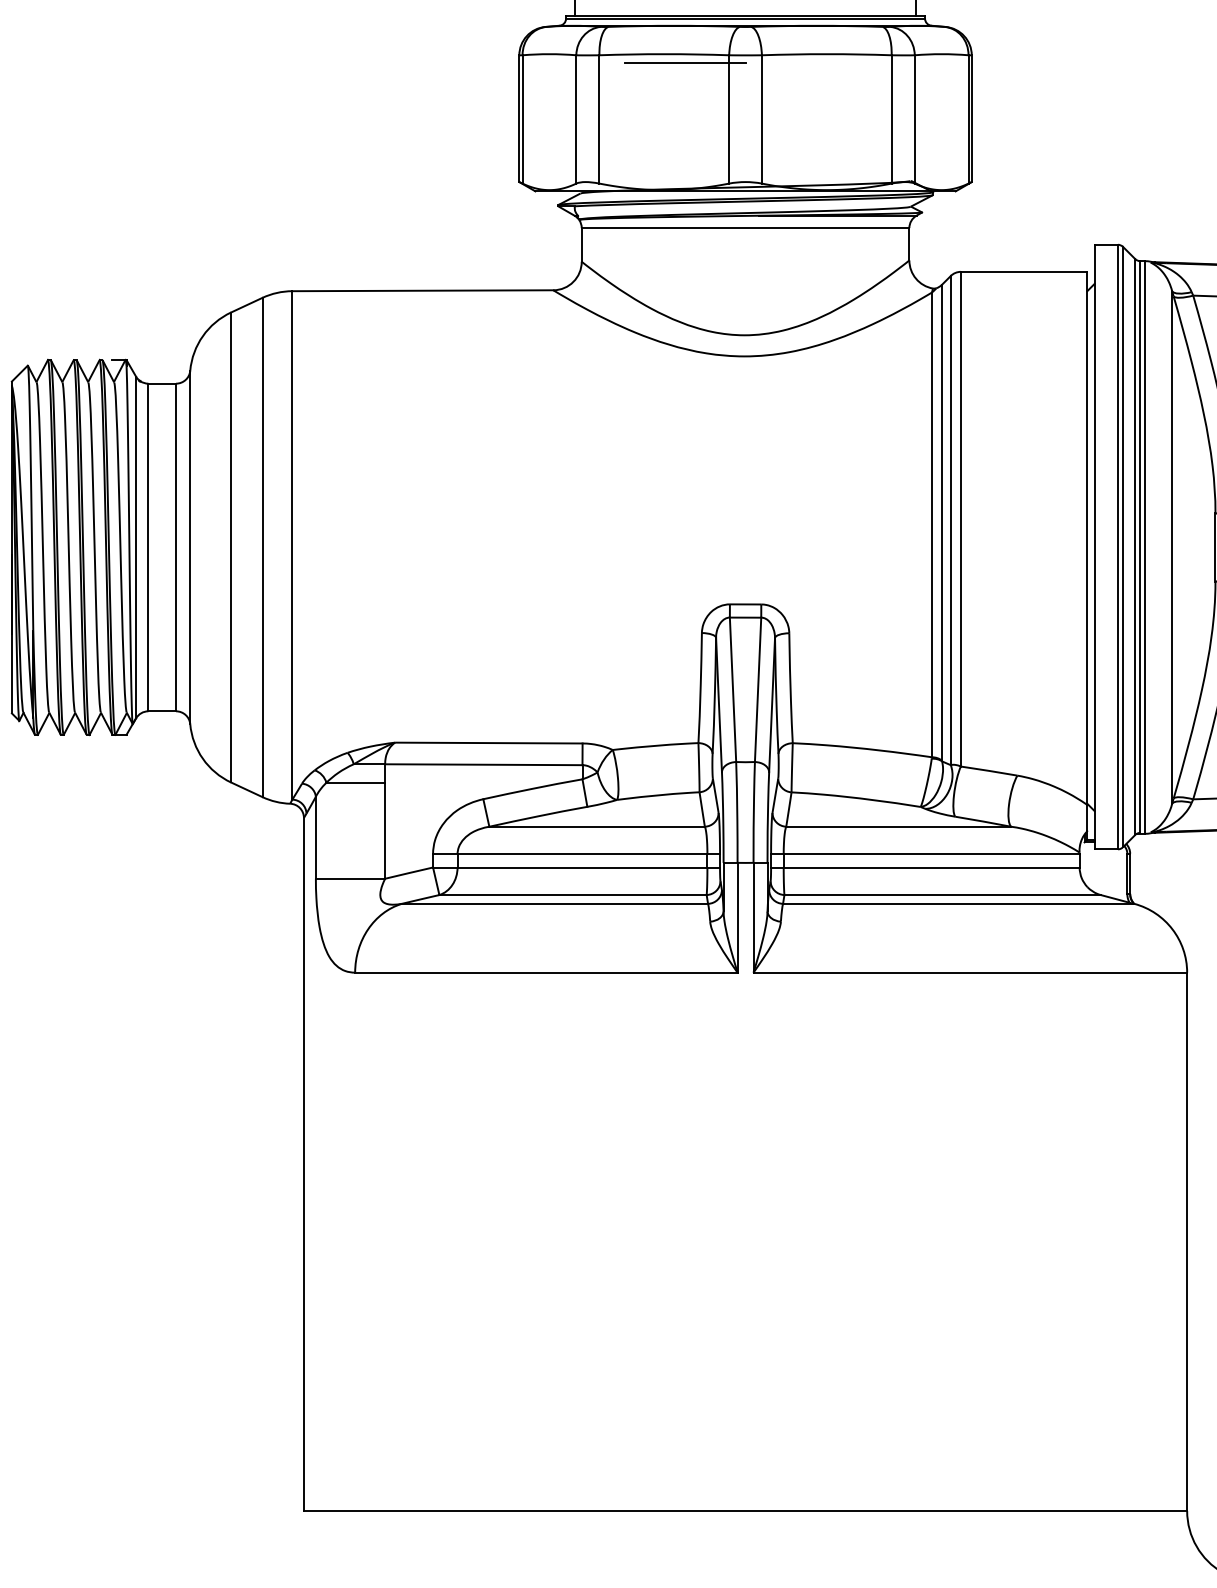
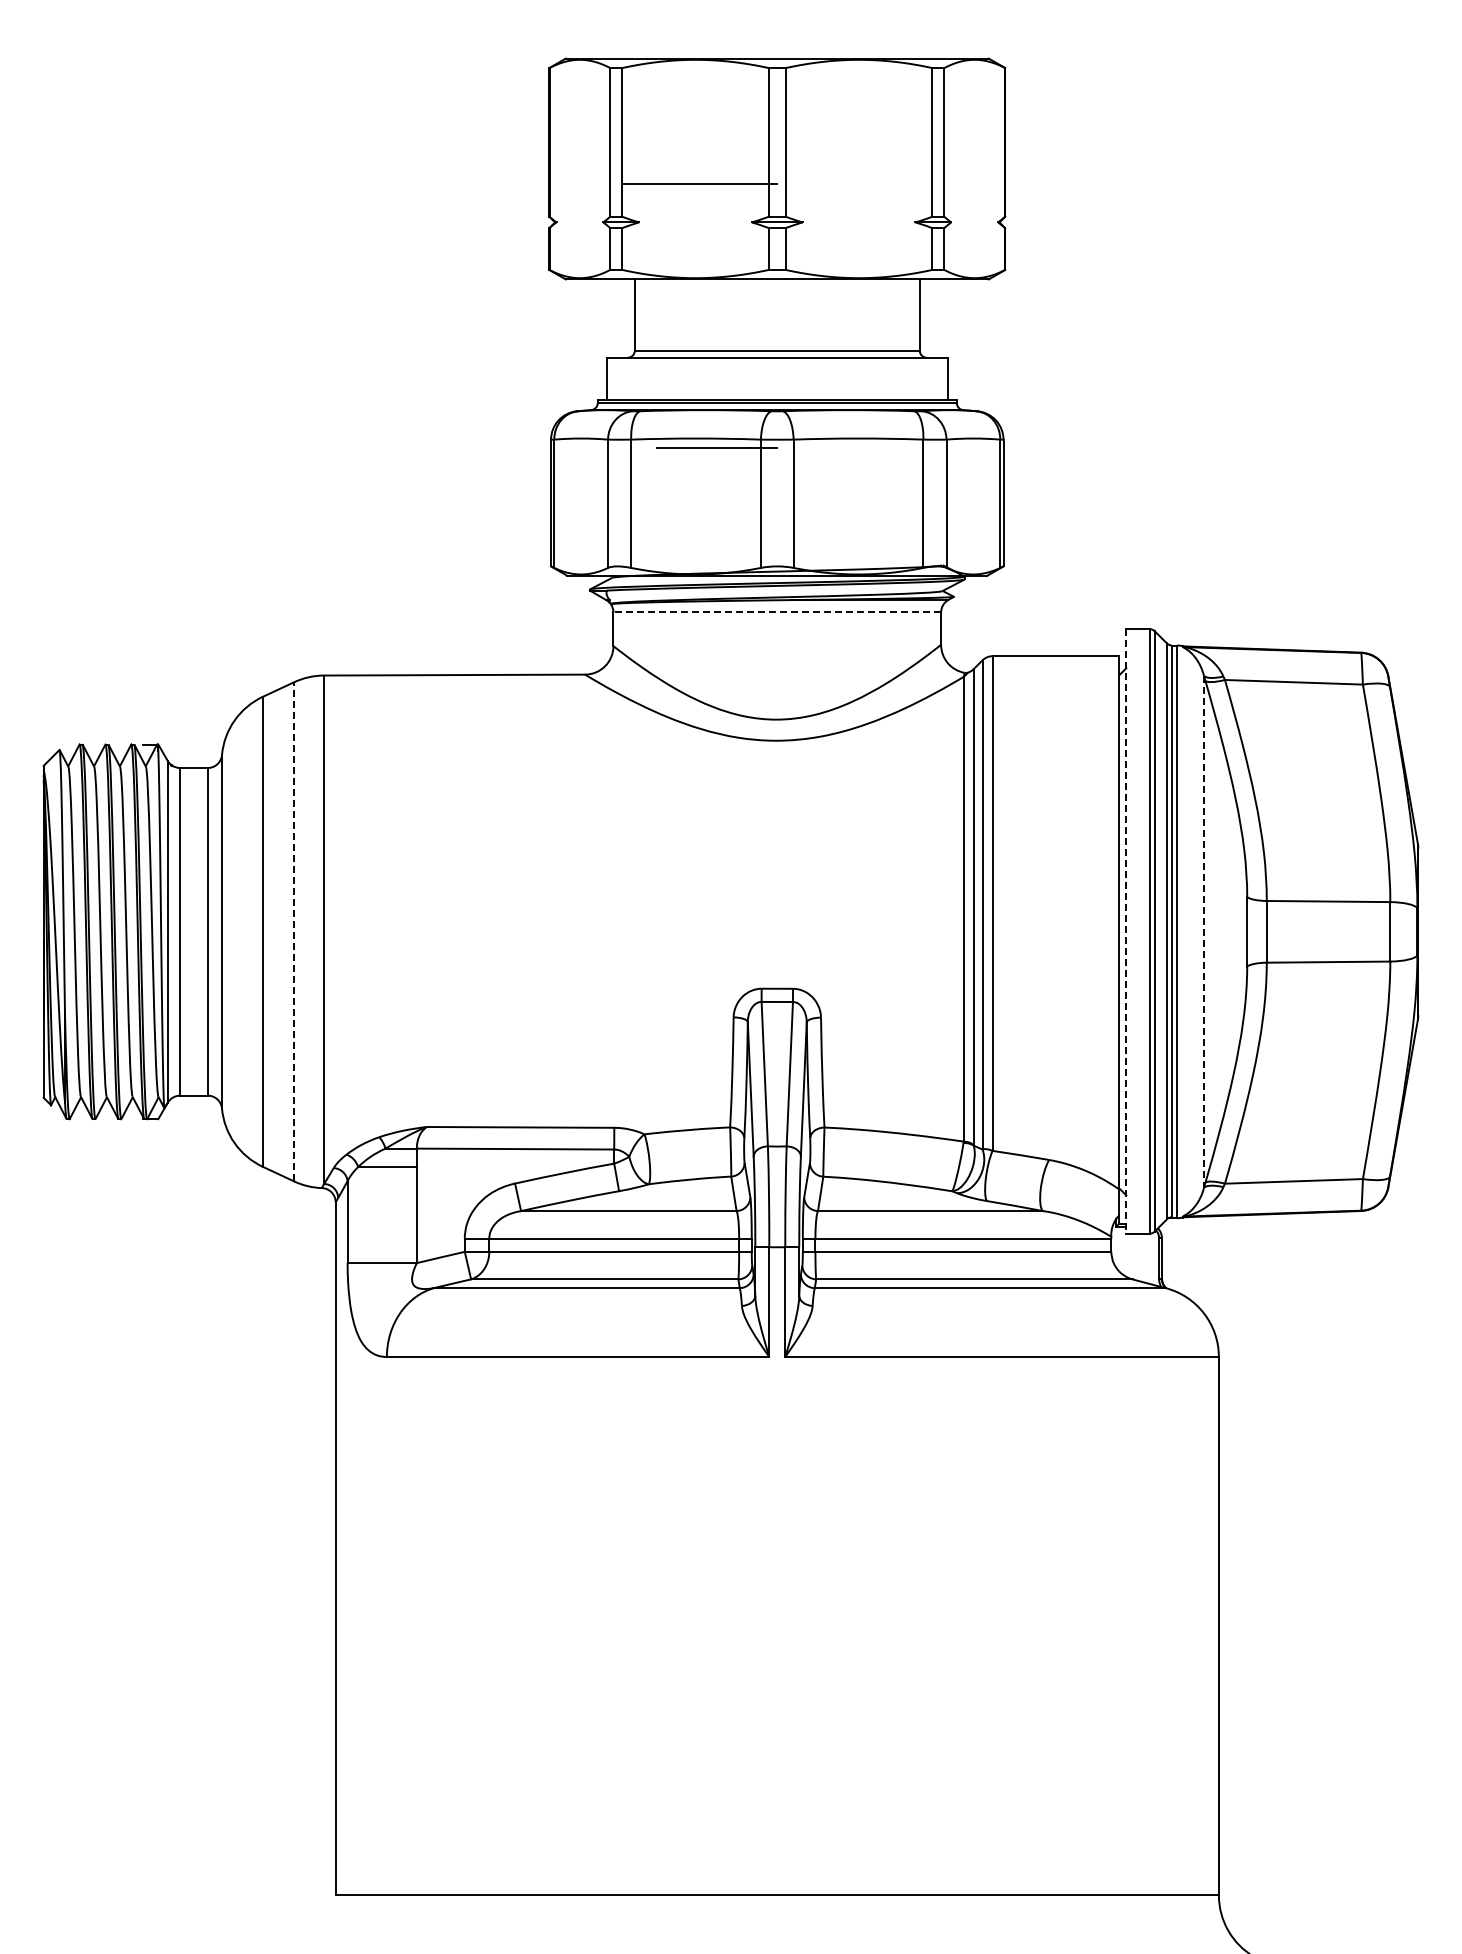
line: (745, 228) -> (777, 612), solid -> dashed
line: (262, 547) -> (294, 931), solid -> dashed
line: (1094, 547) -> (1126, 931), solid -> dashed
line: (1171, 548) -> (1203, 932), solid -> dashed

